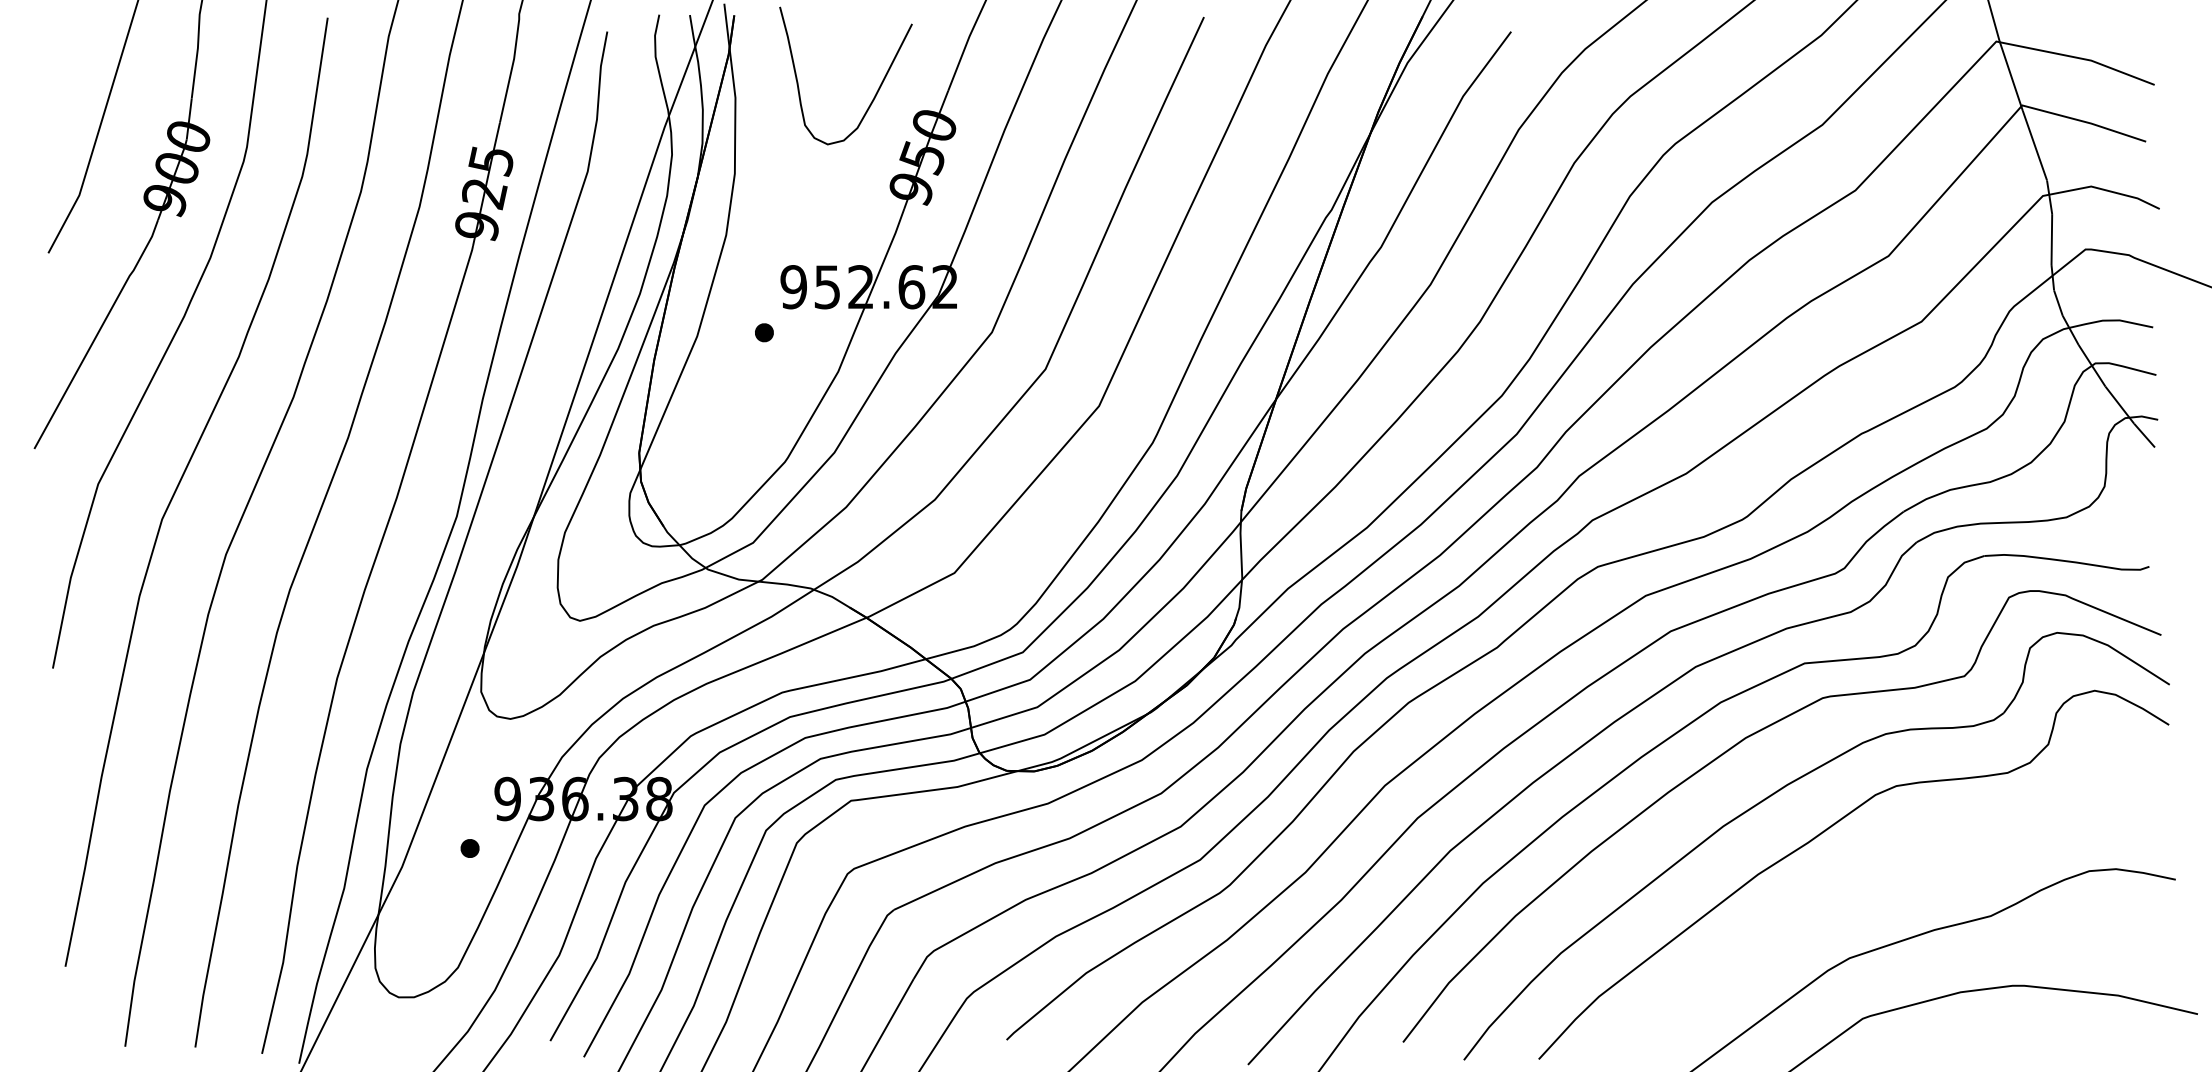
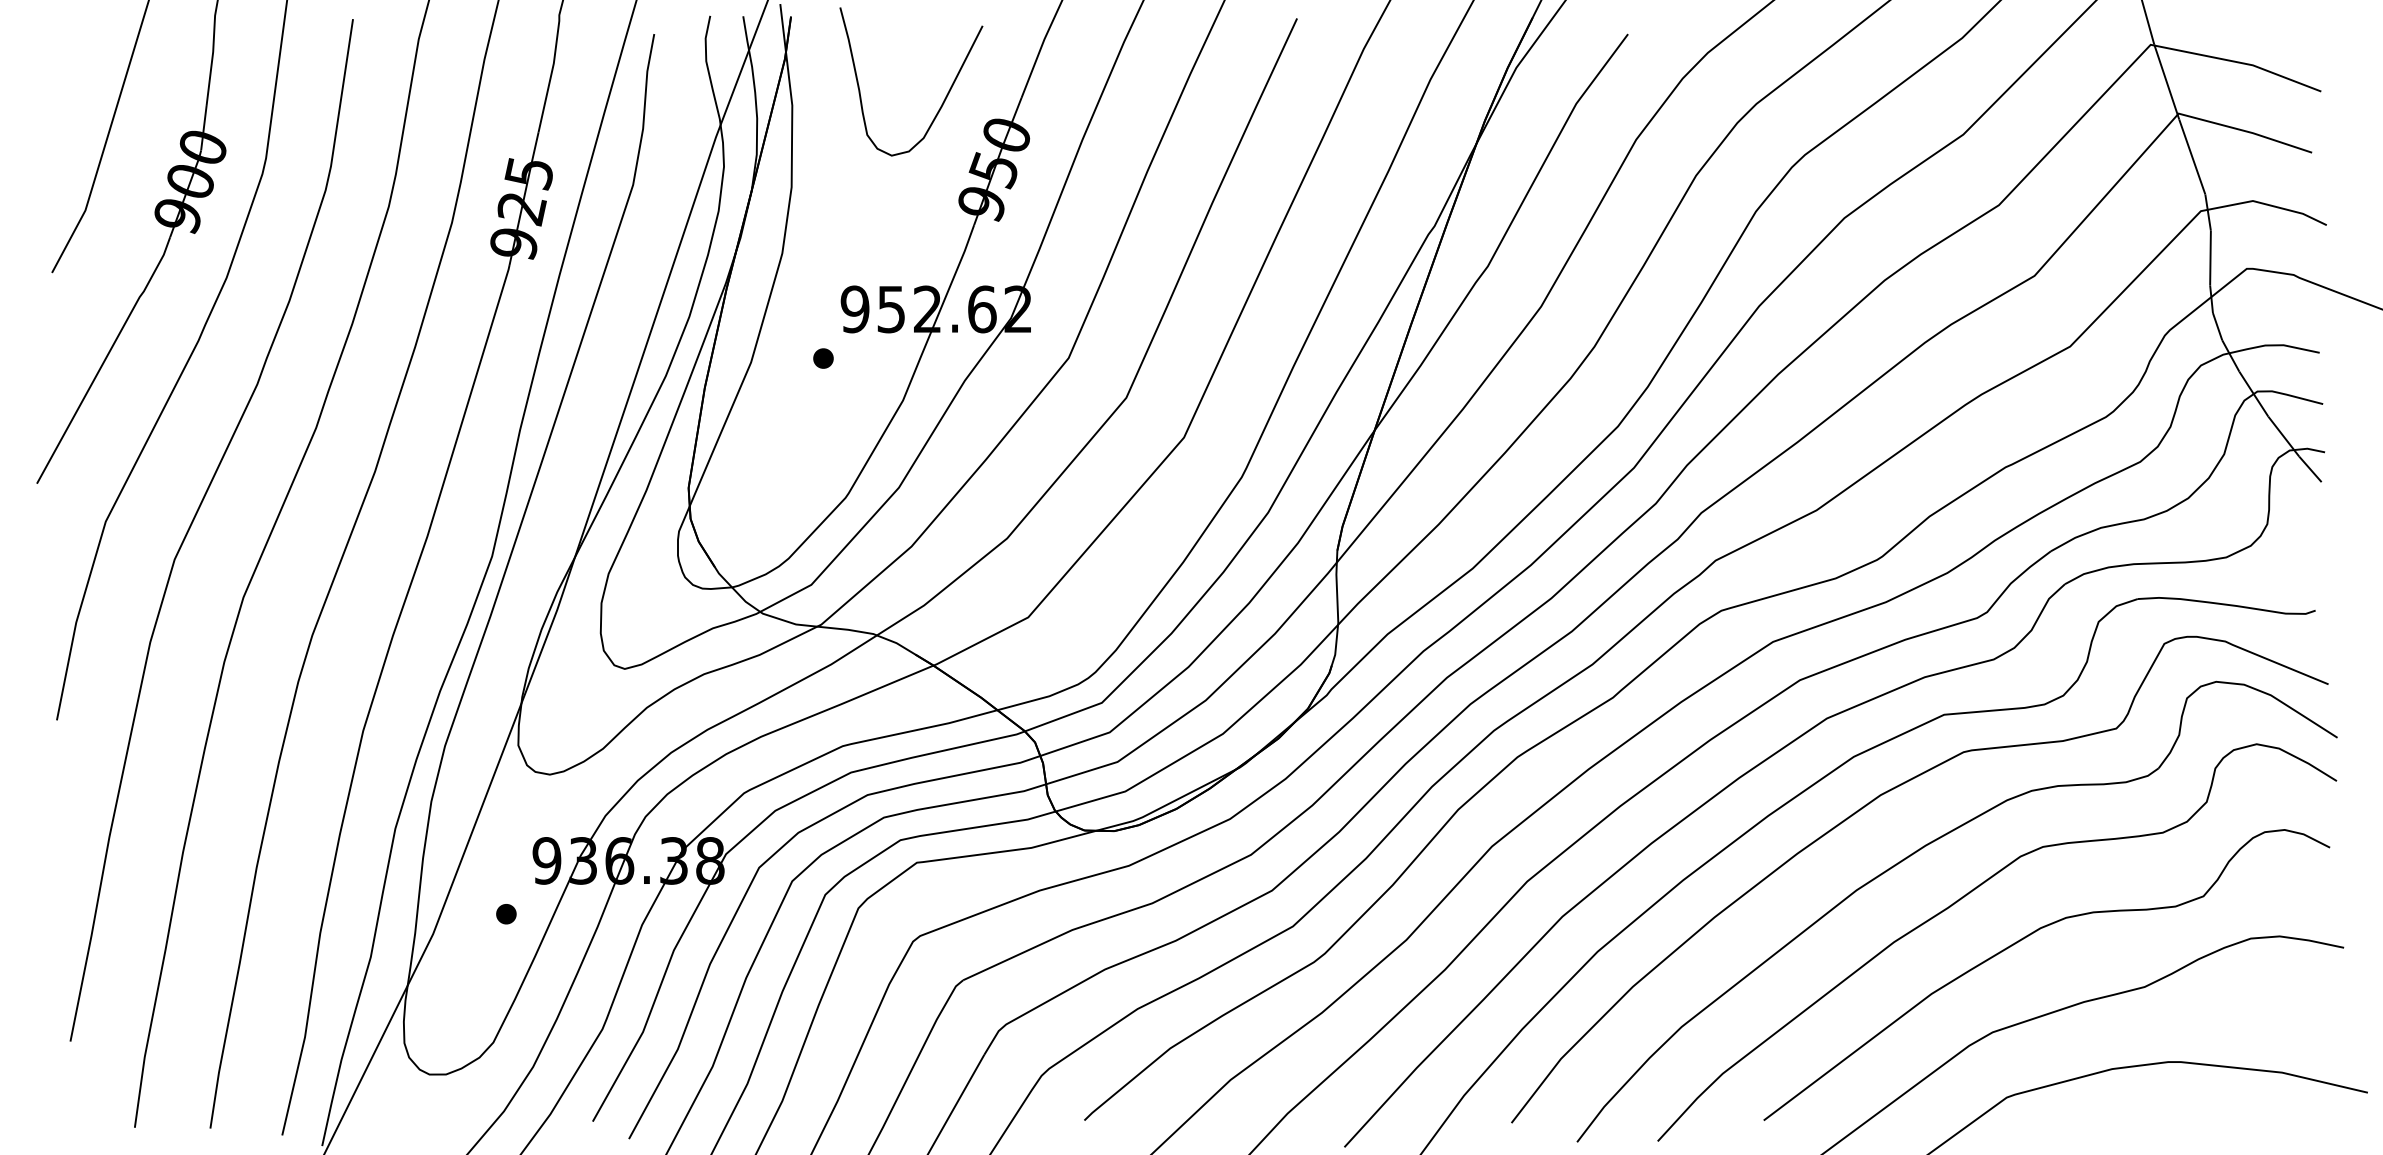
curve: (1881, 870) -> (2027, 937), added

